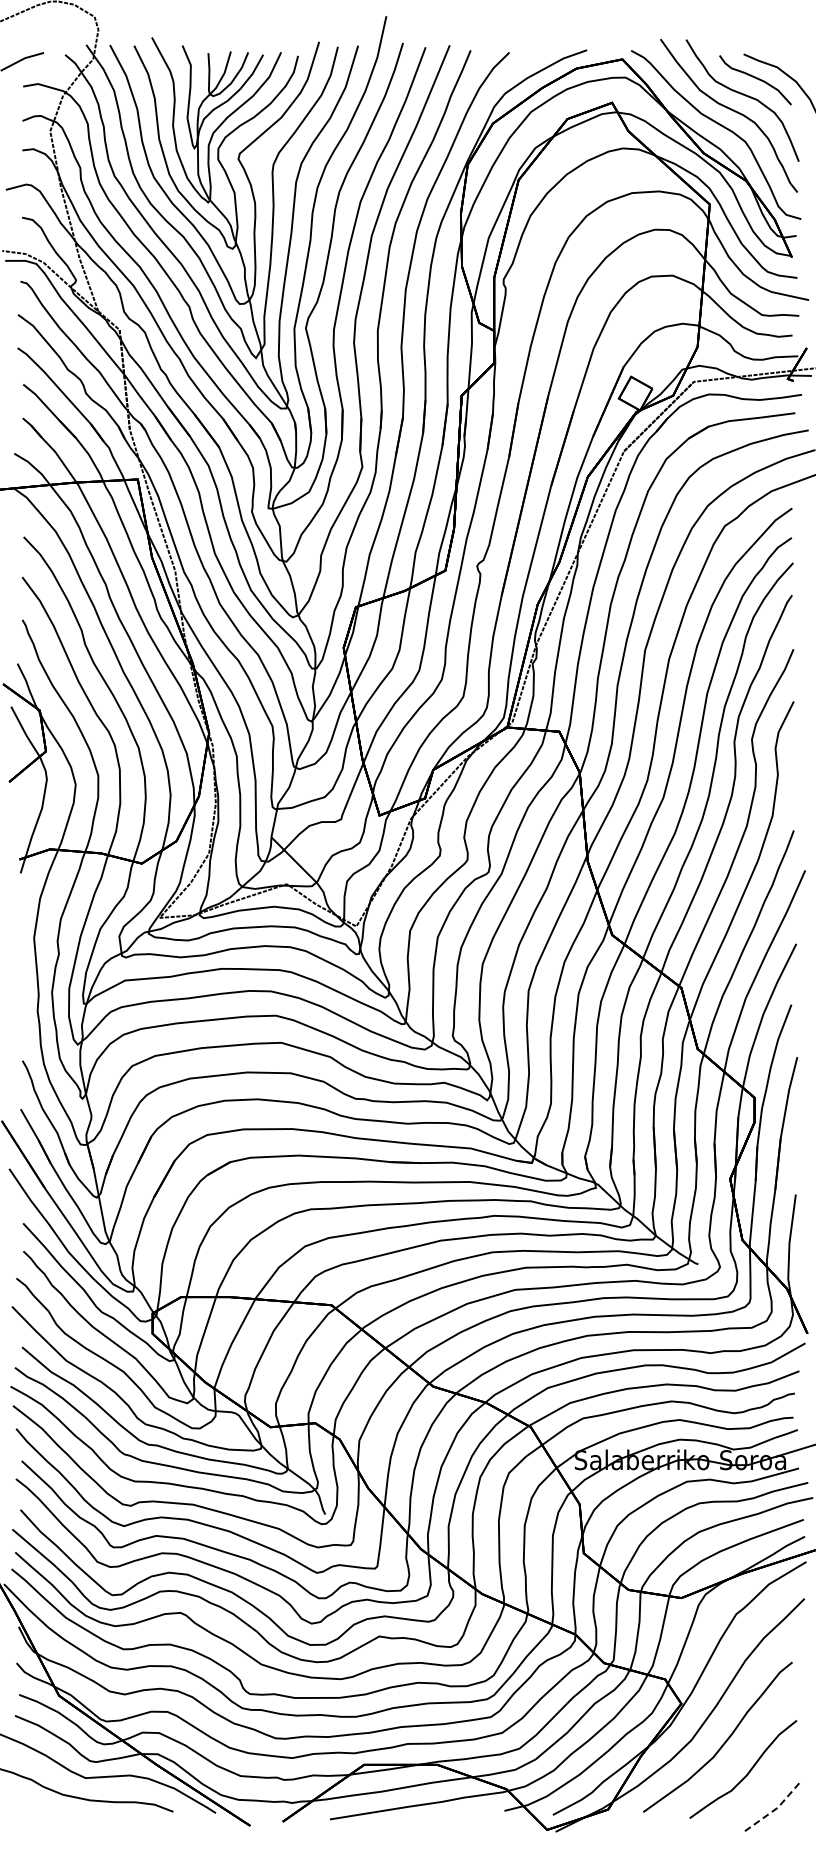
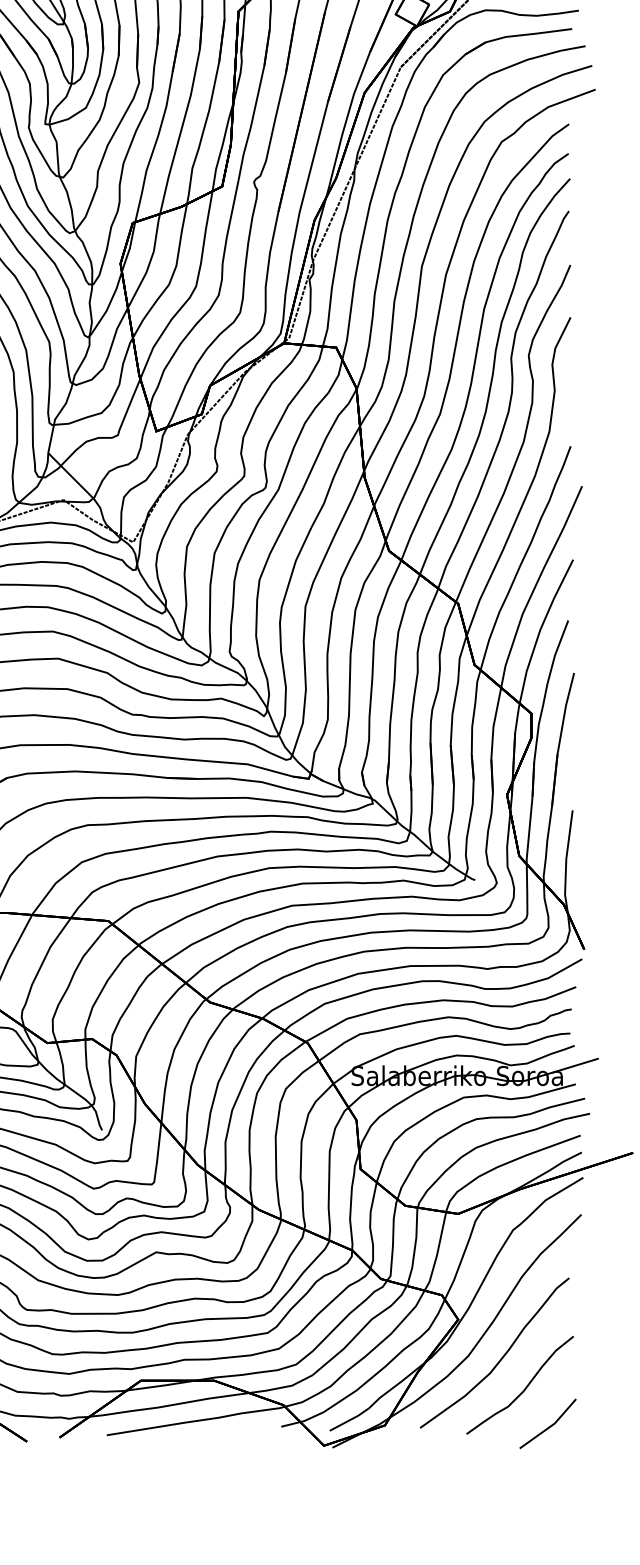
line: (774, 1810) -> (551, 1426), dashed -> solid

